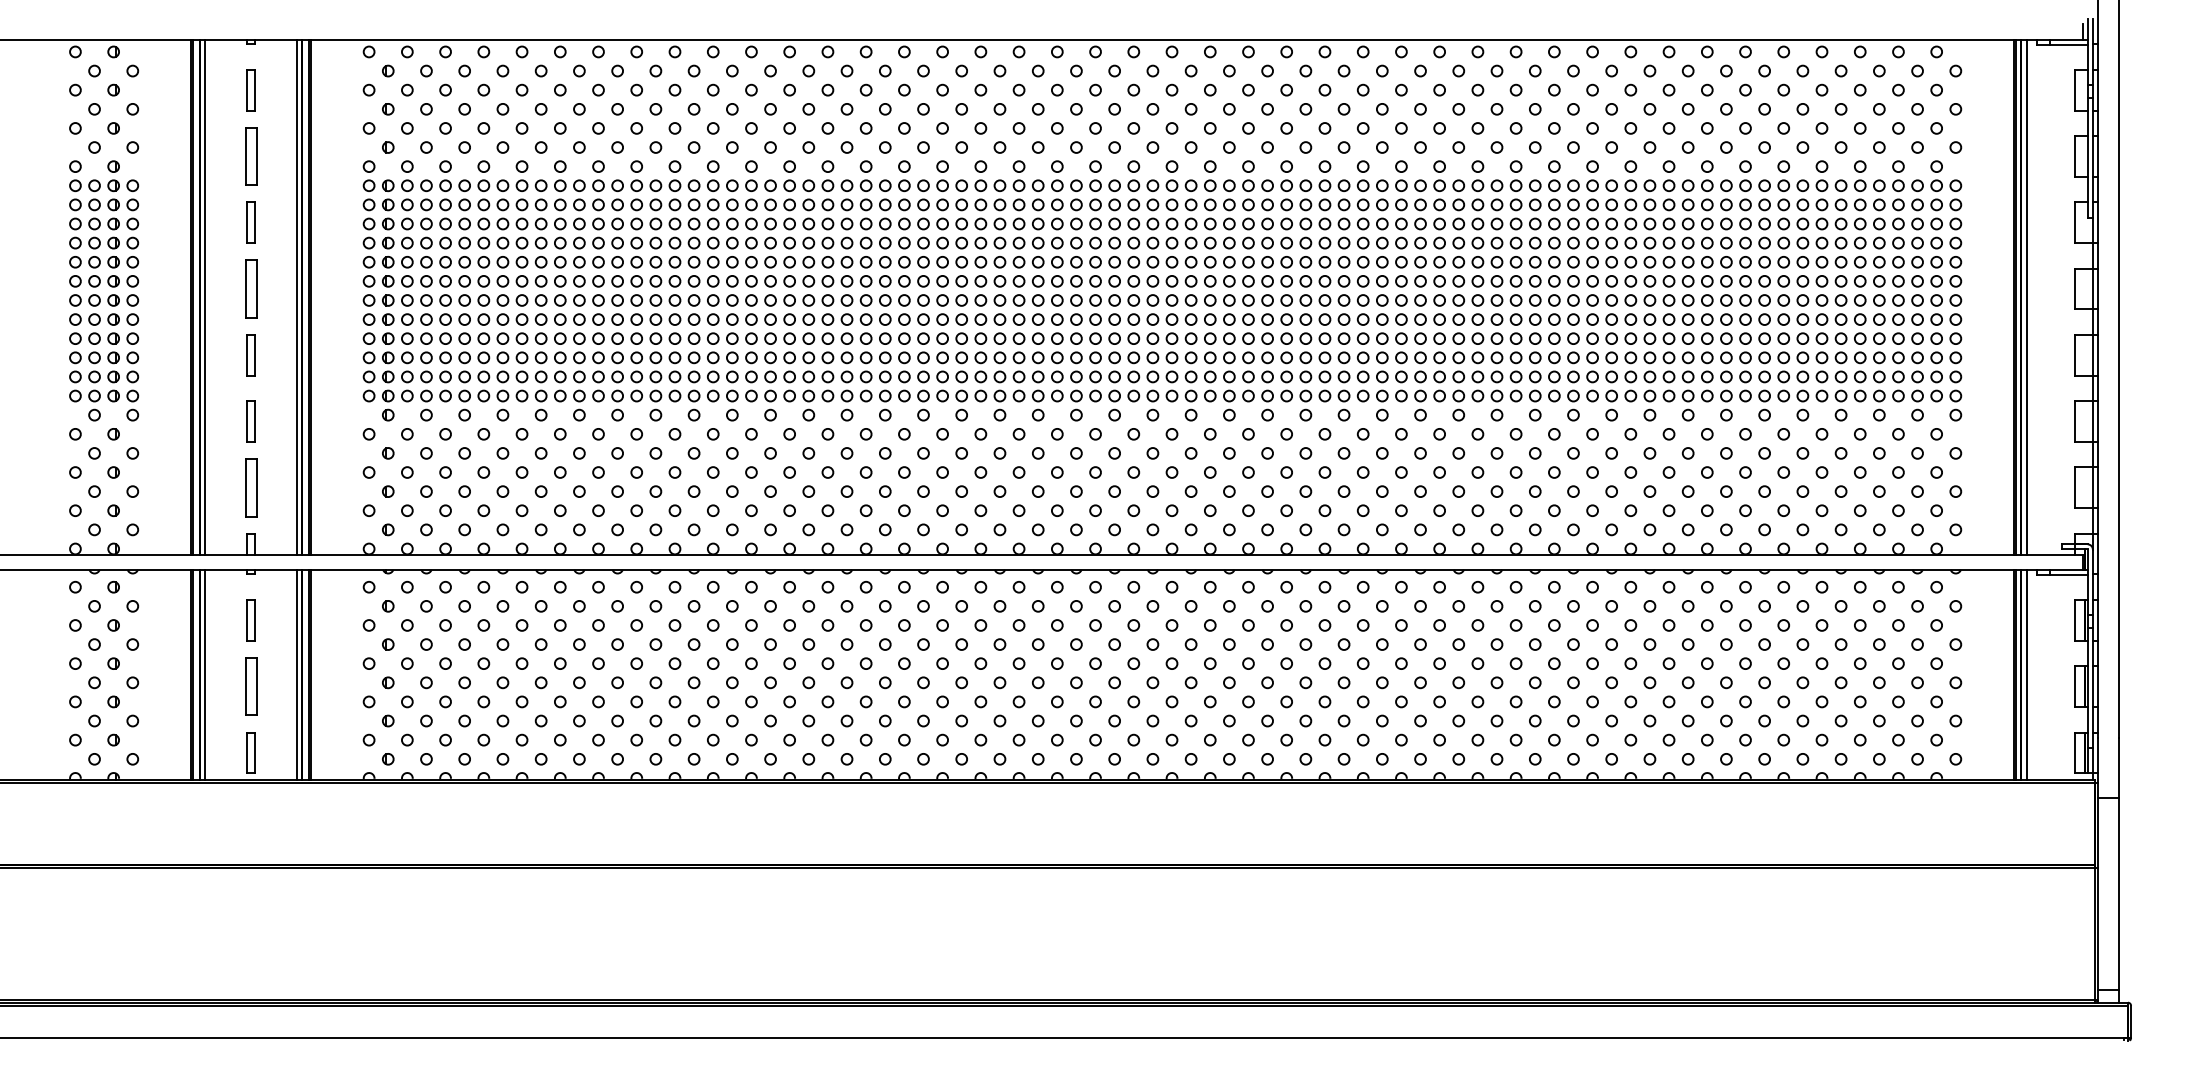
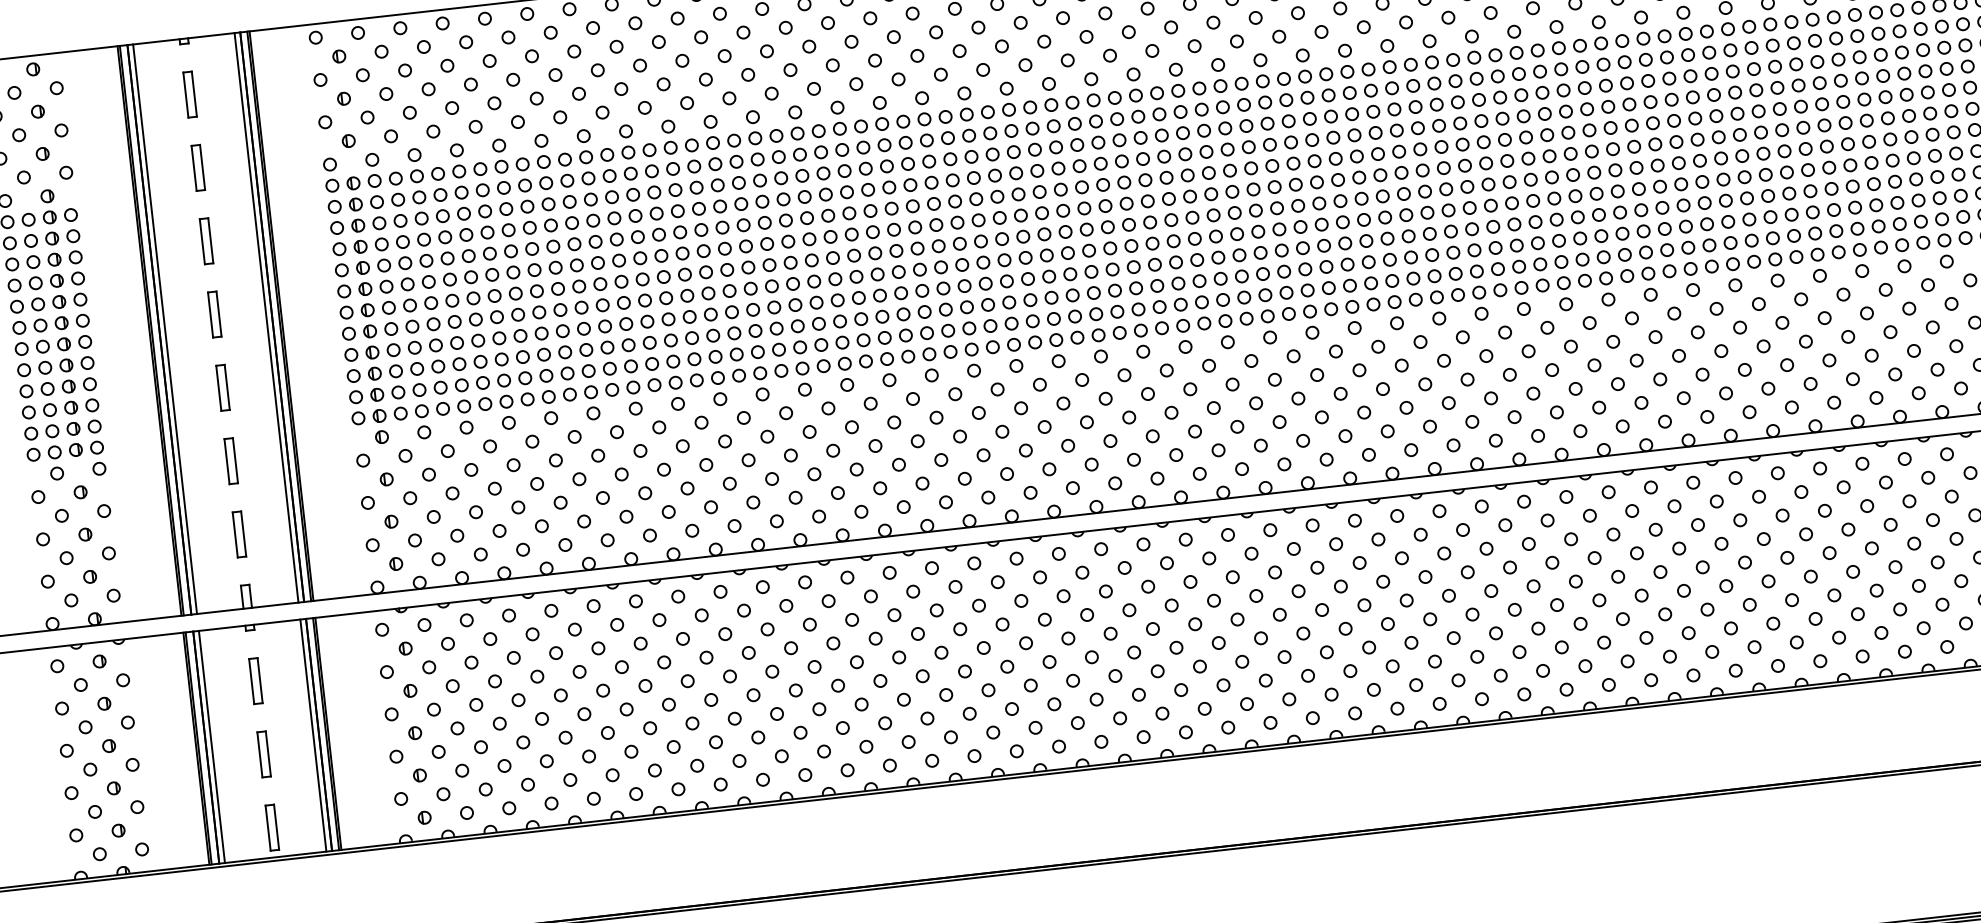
part: (250, 156) -> (197, 168), size x0.71
part: (250, 288) -> (213, 314), size x0.71
part: (250, 487) -> (238, 534), size x0.71
part: (250, 686) -> (263, 754), size x0.71

